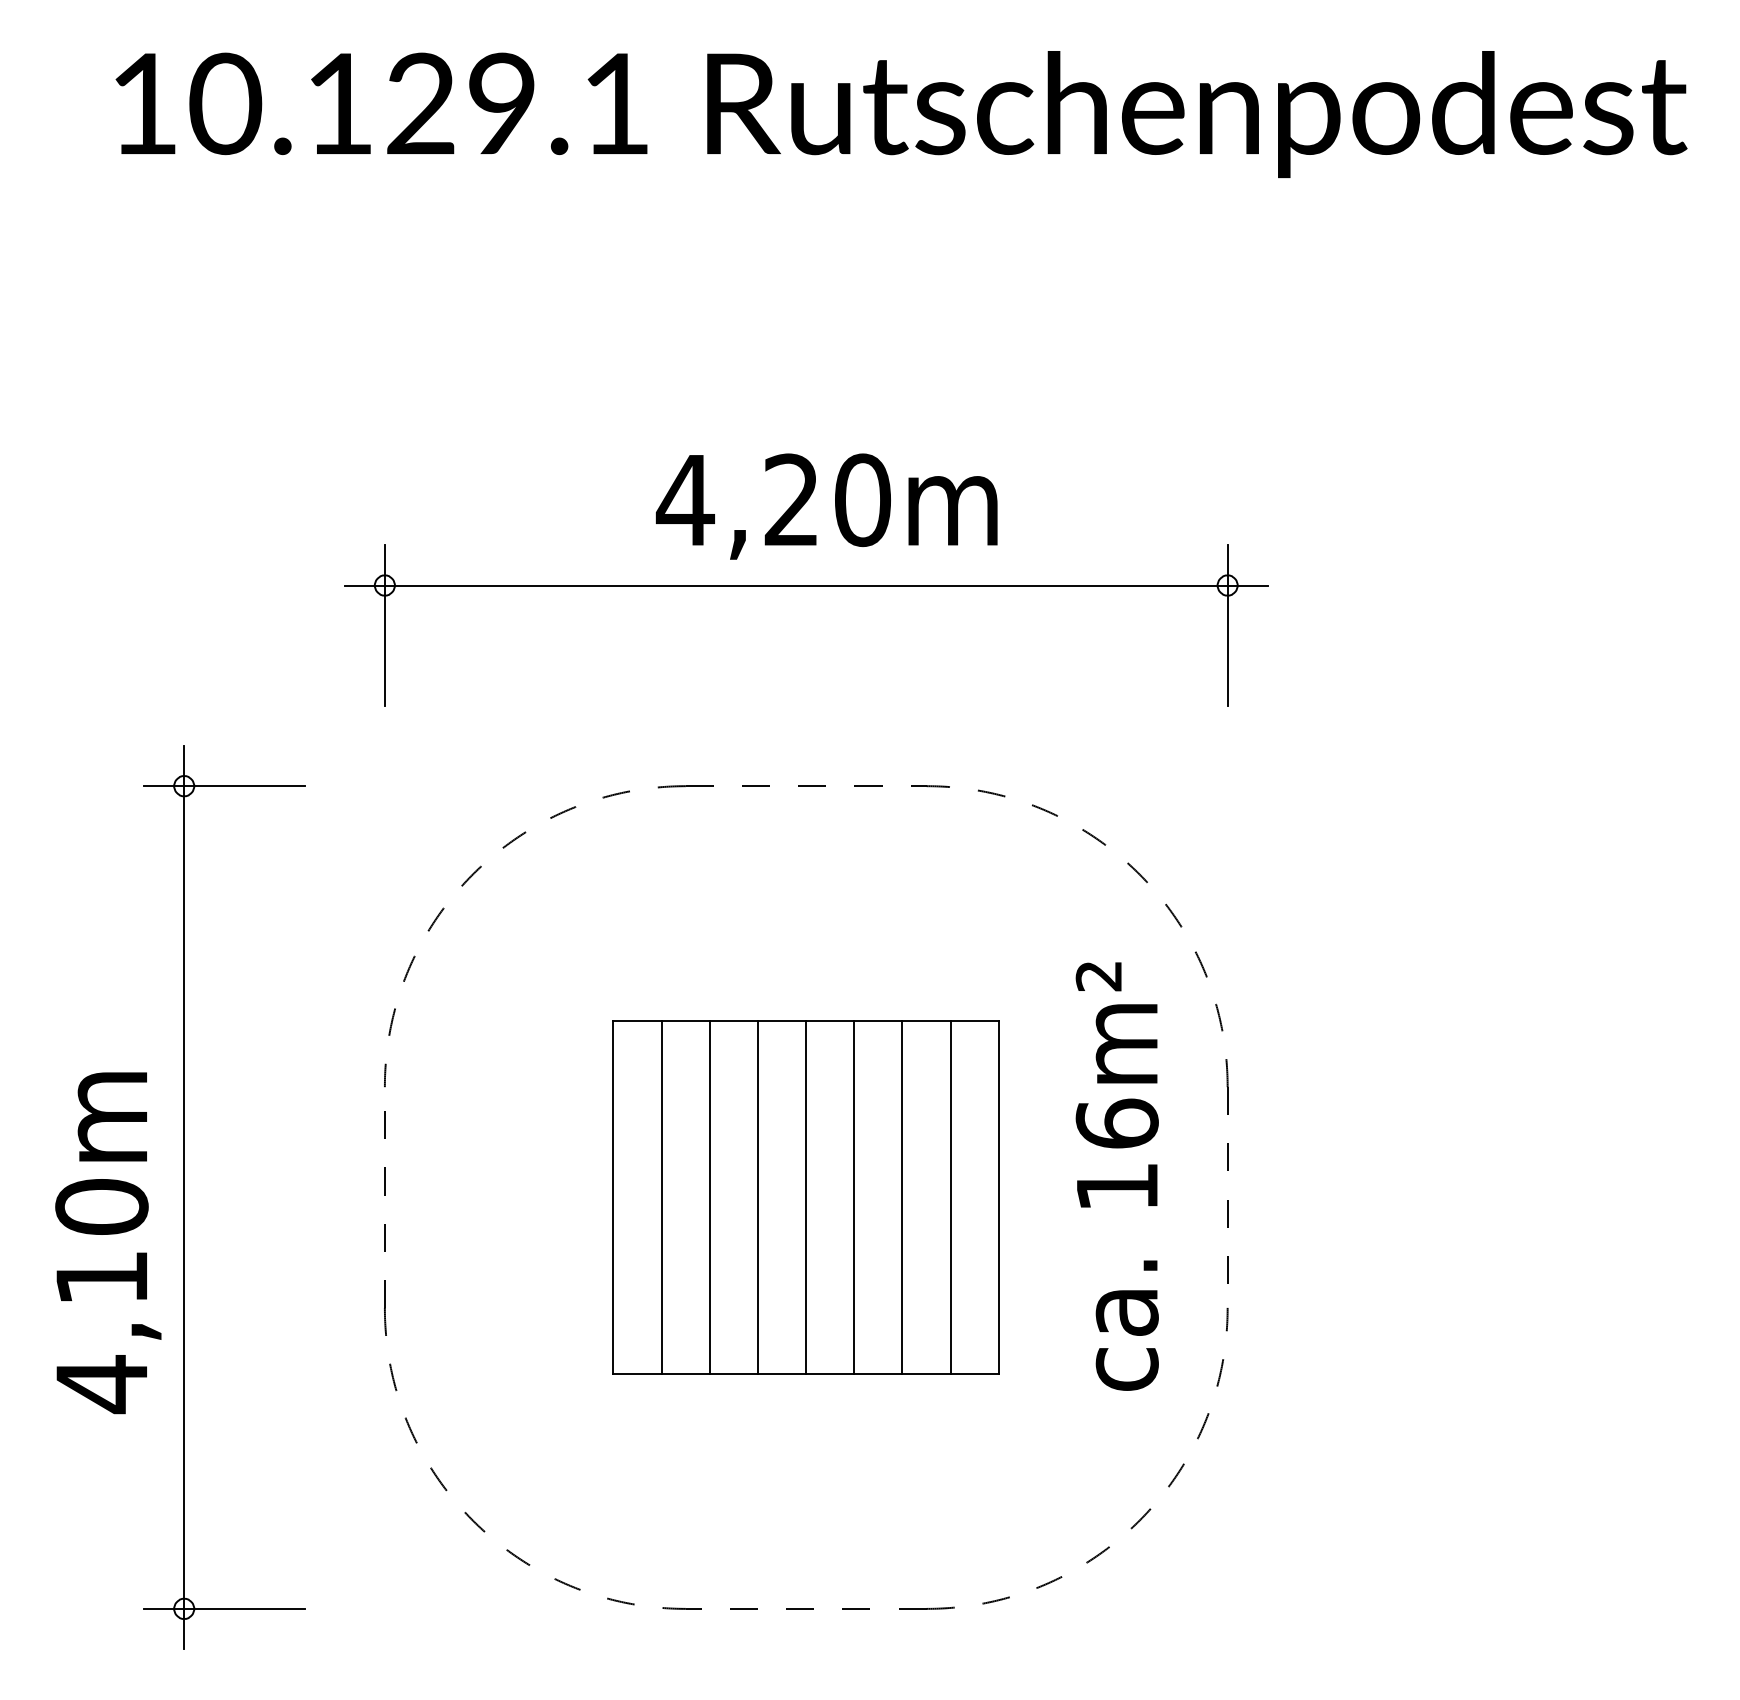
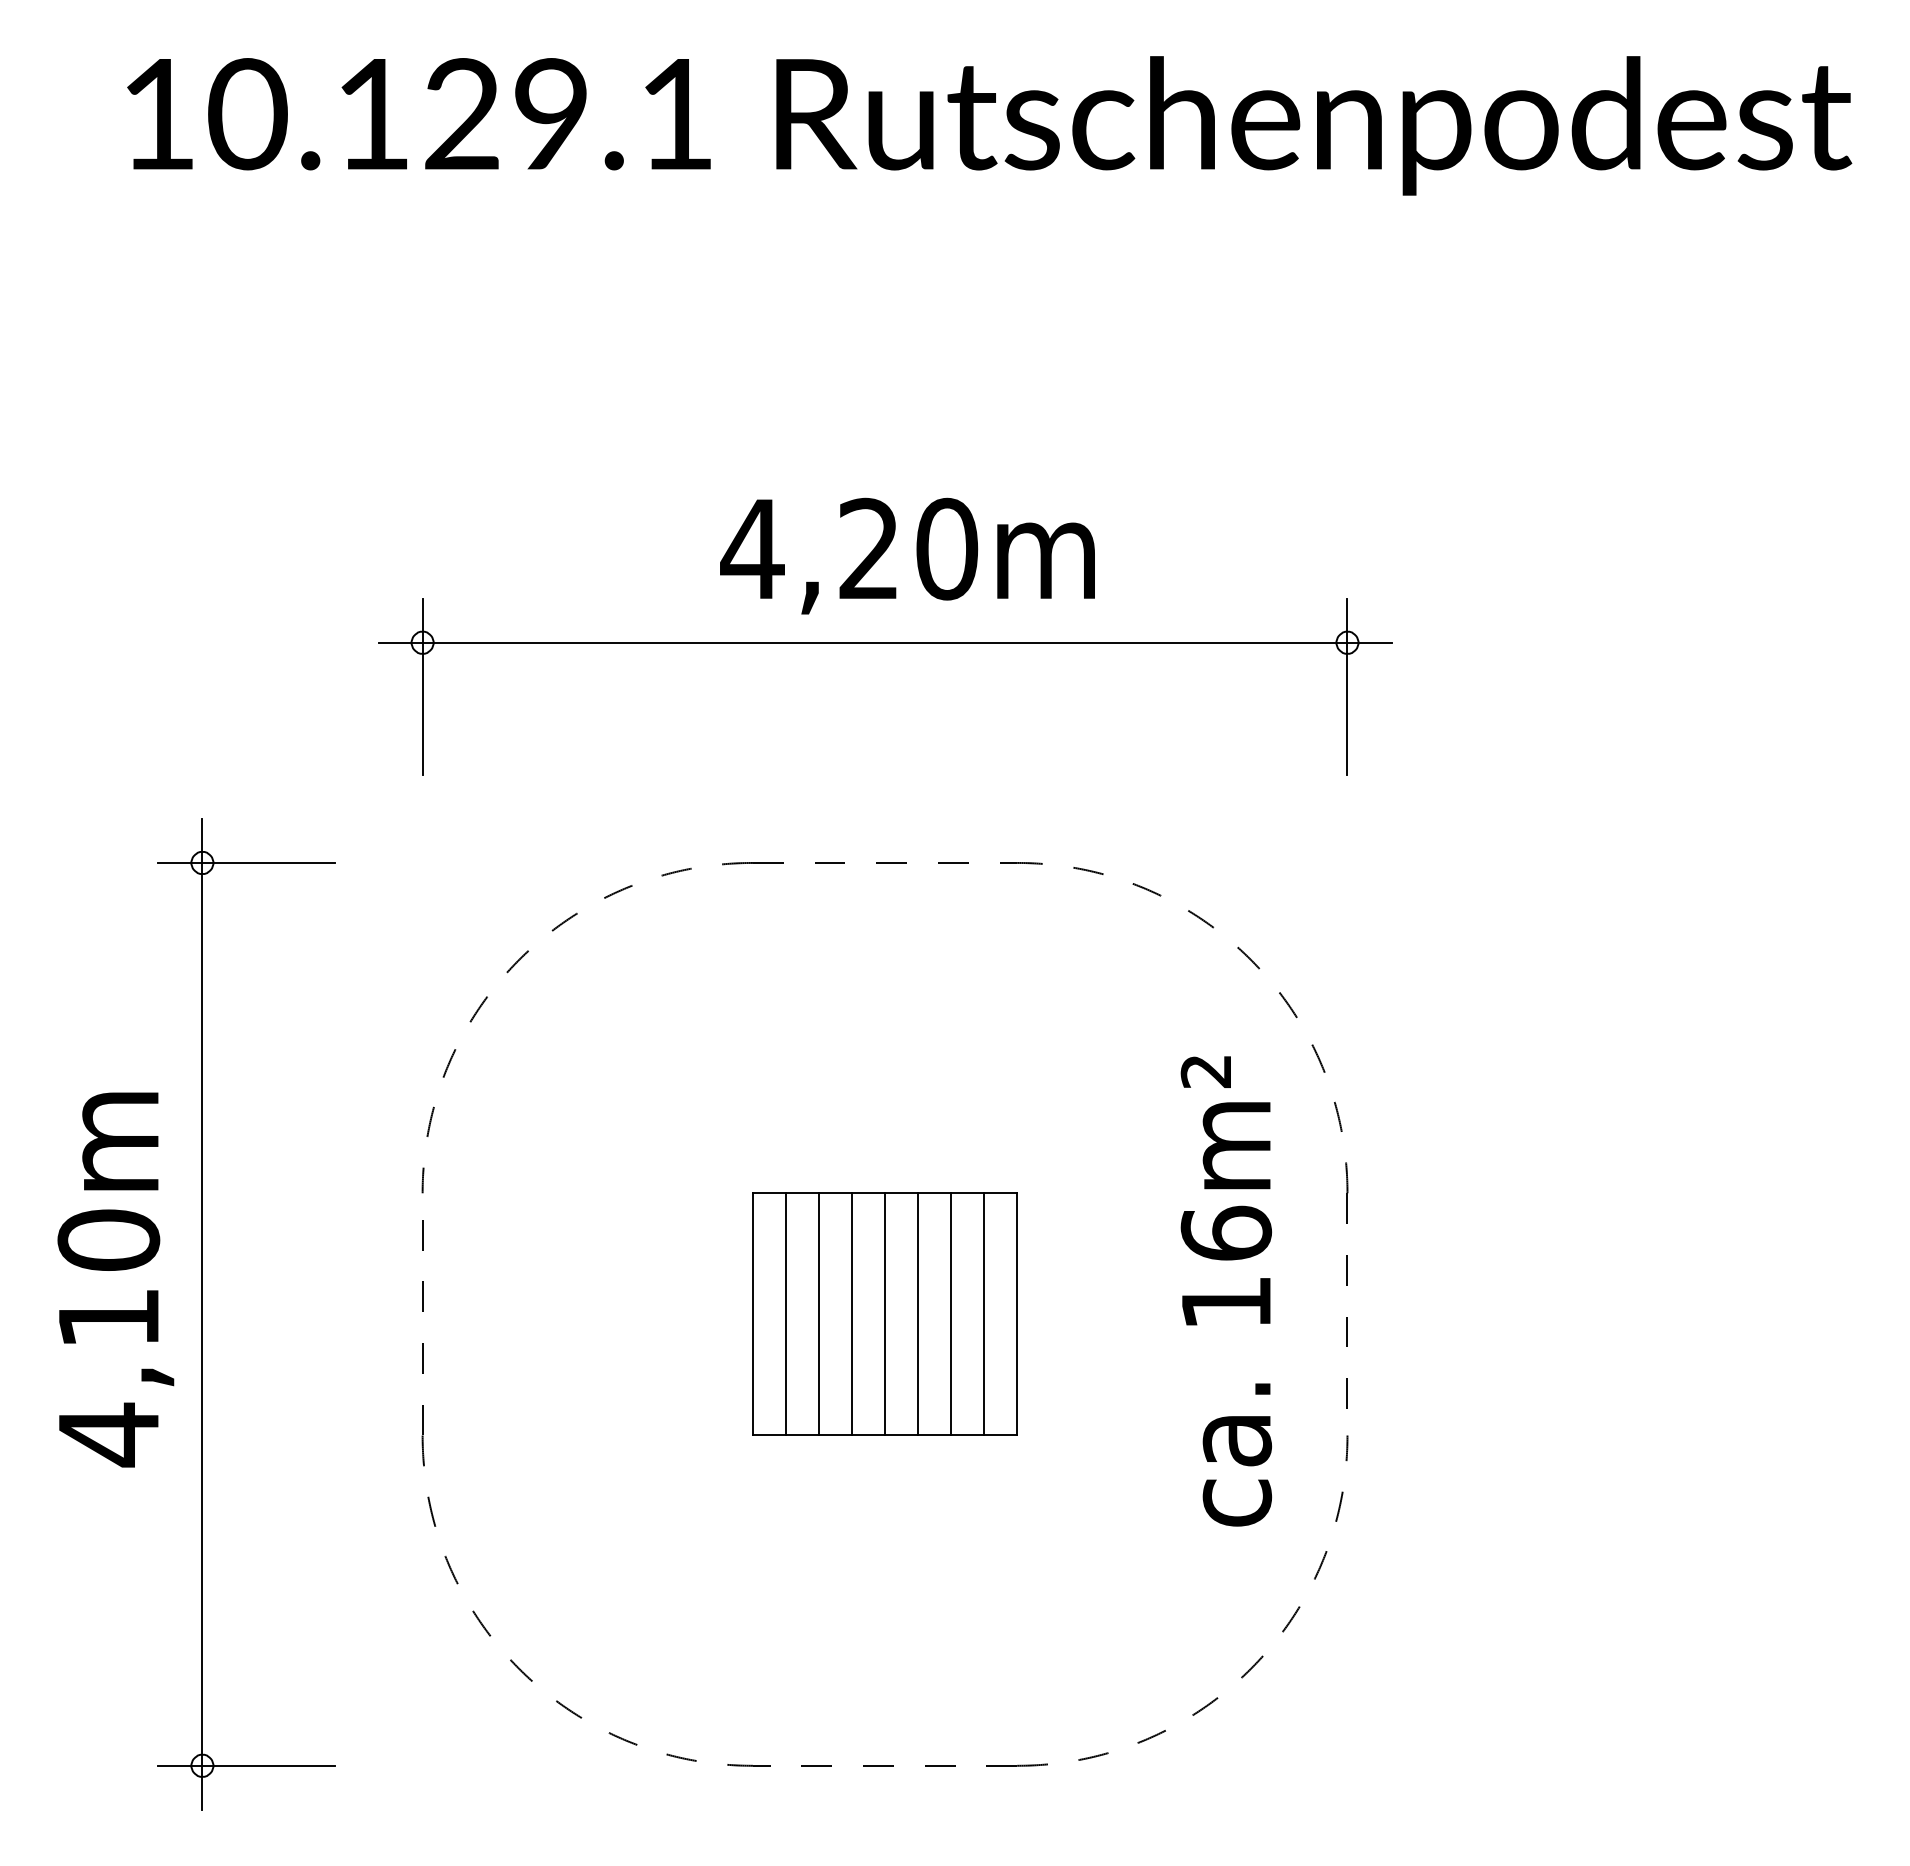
part: (806, 1197) -> (885, 1314), size x0.62
text: (108, 1243) -> (116, 1280), moved

